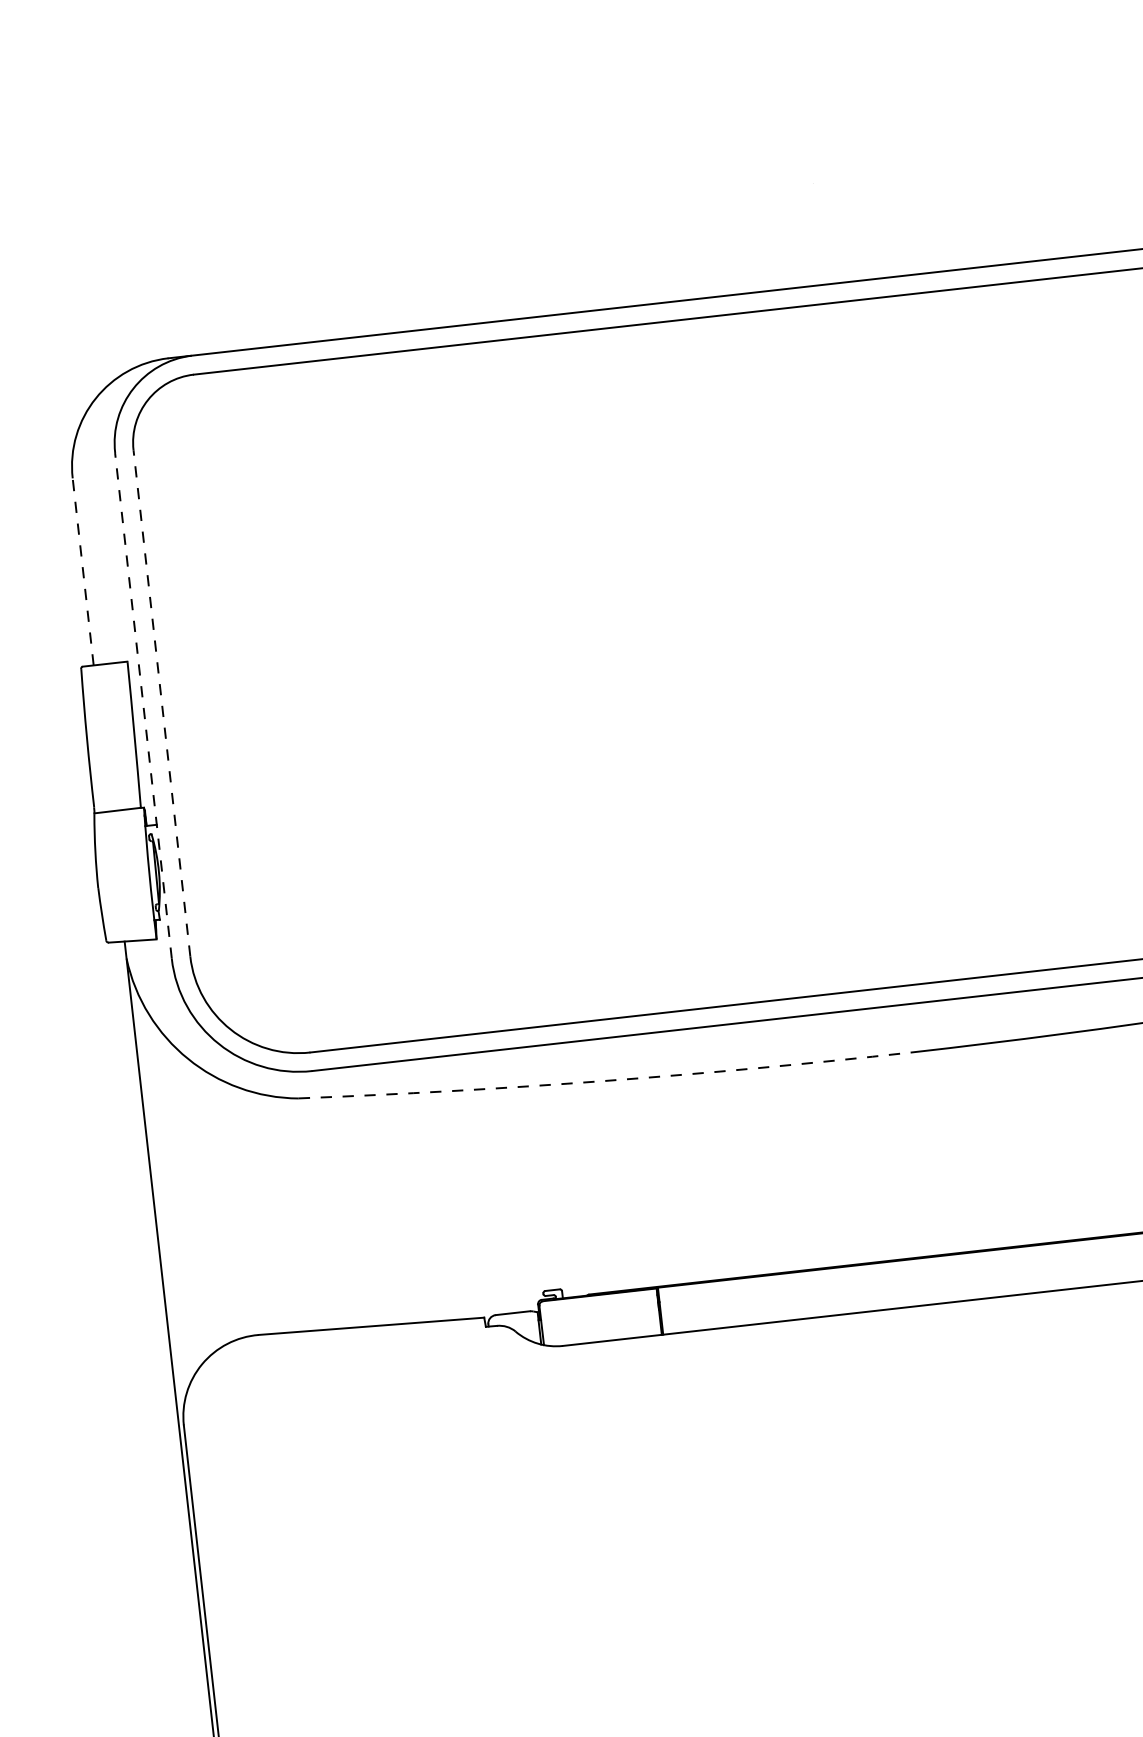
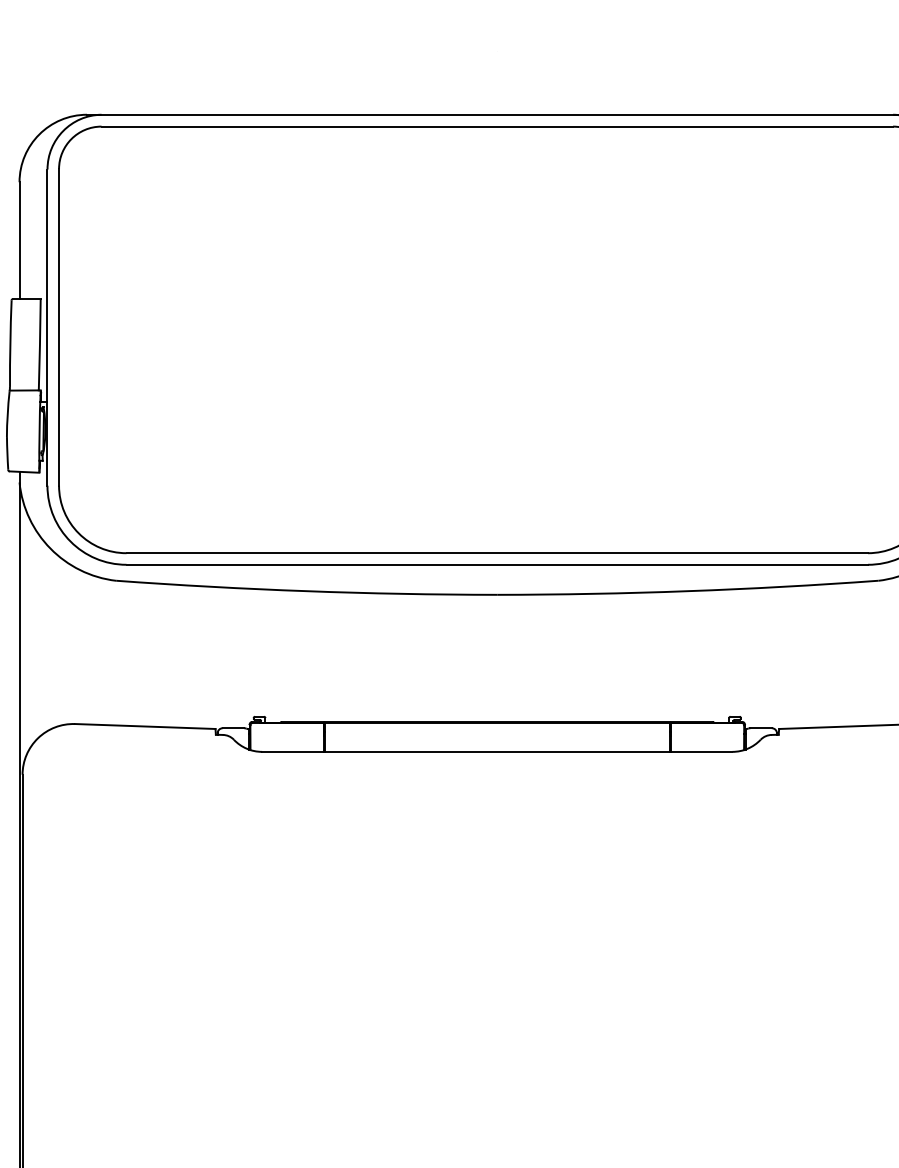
line: (83, 571) -> (19, 240), dashed -> solid
line: (162, 701) -> (59, 326), dashed -> solid
line: (143, 705) -> (47, 327), dashed -> solid
arc: (605, 1081) -> (306, 591), dashed -> solid

